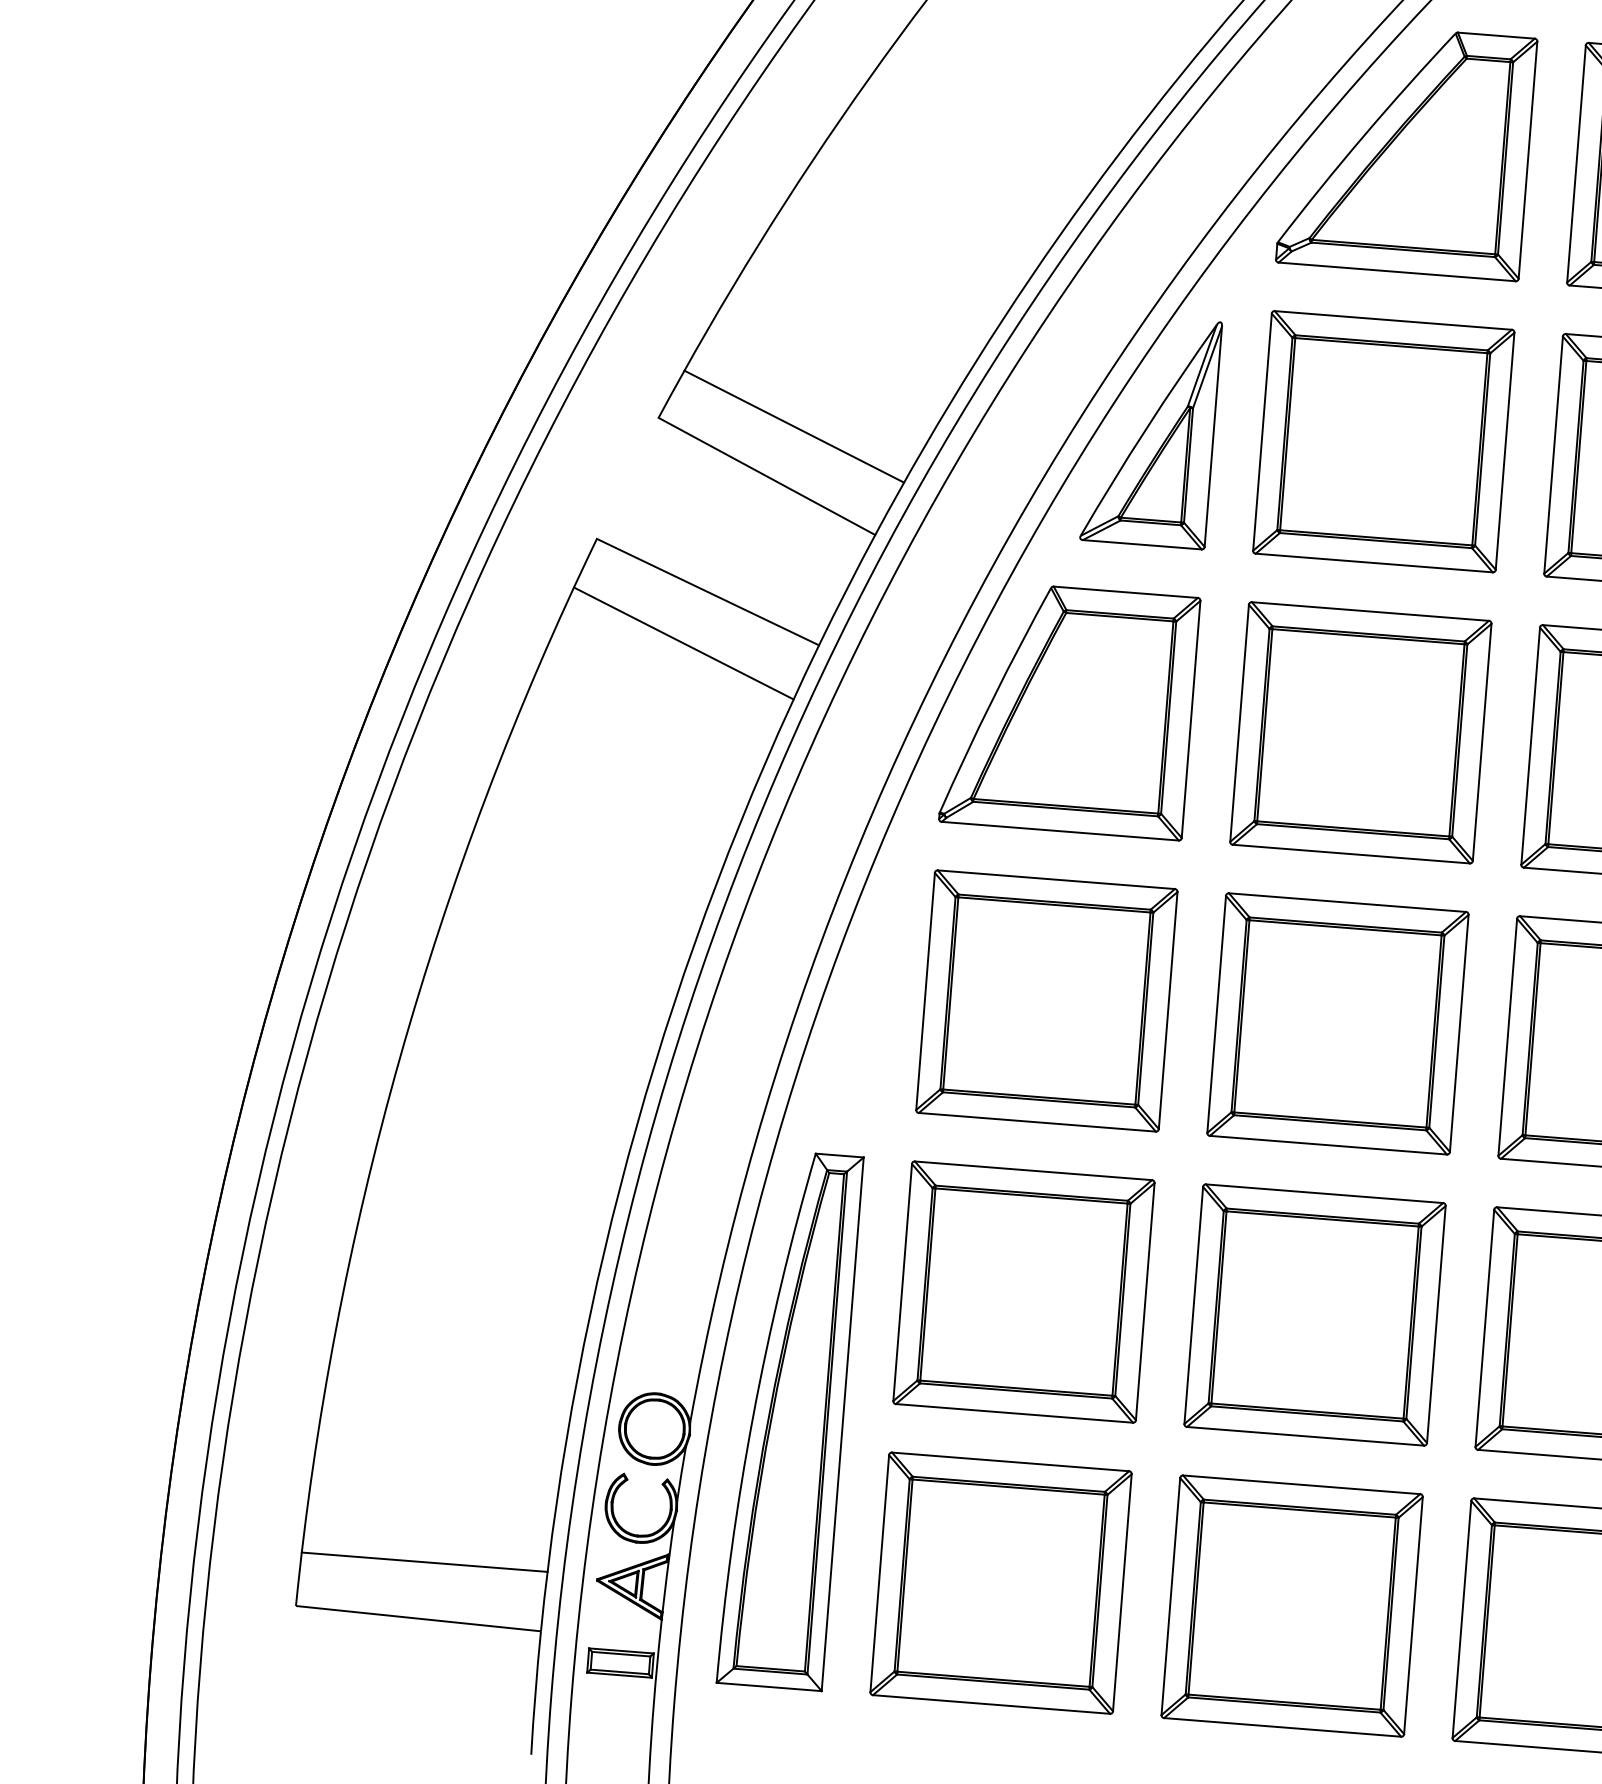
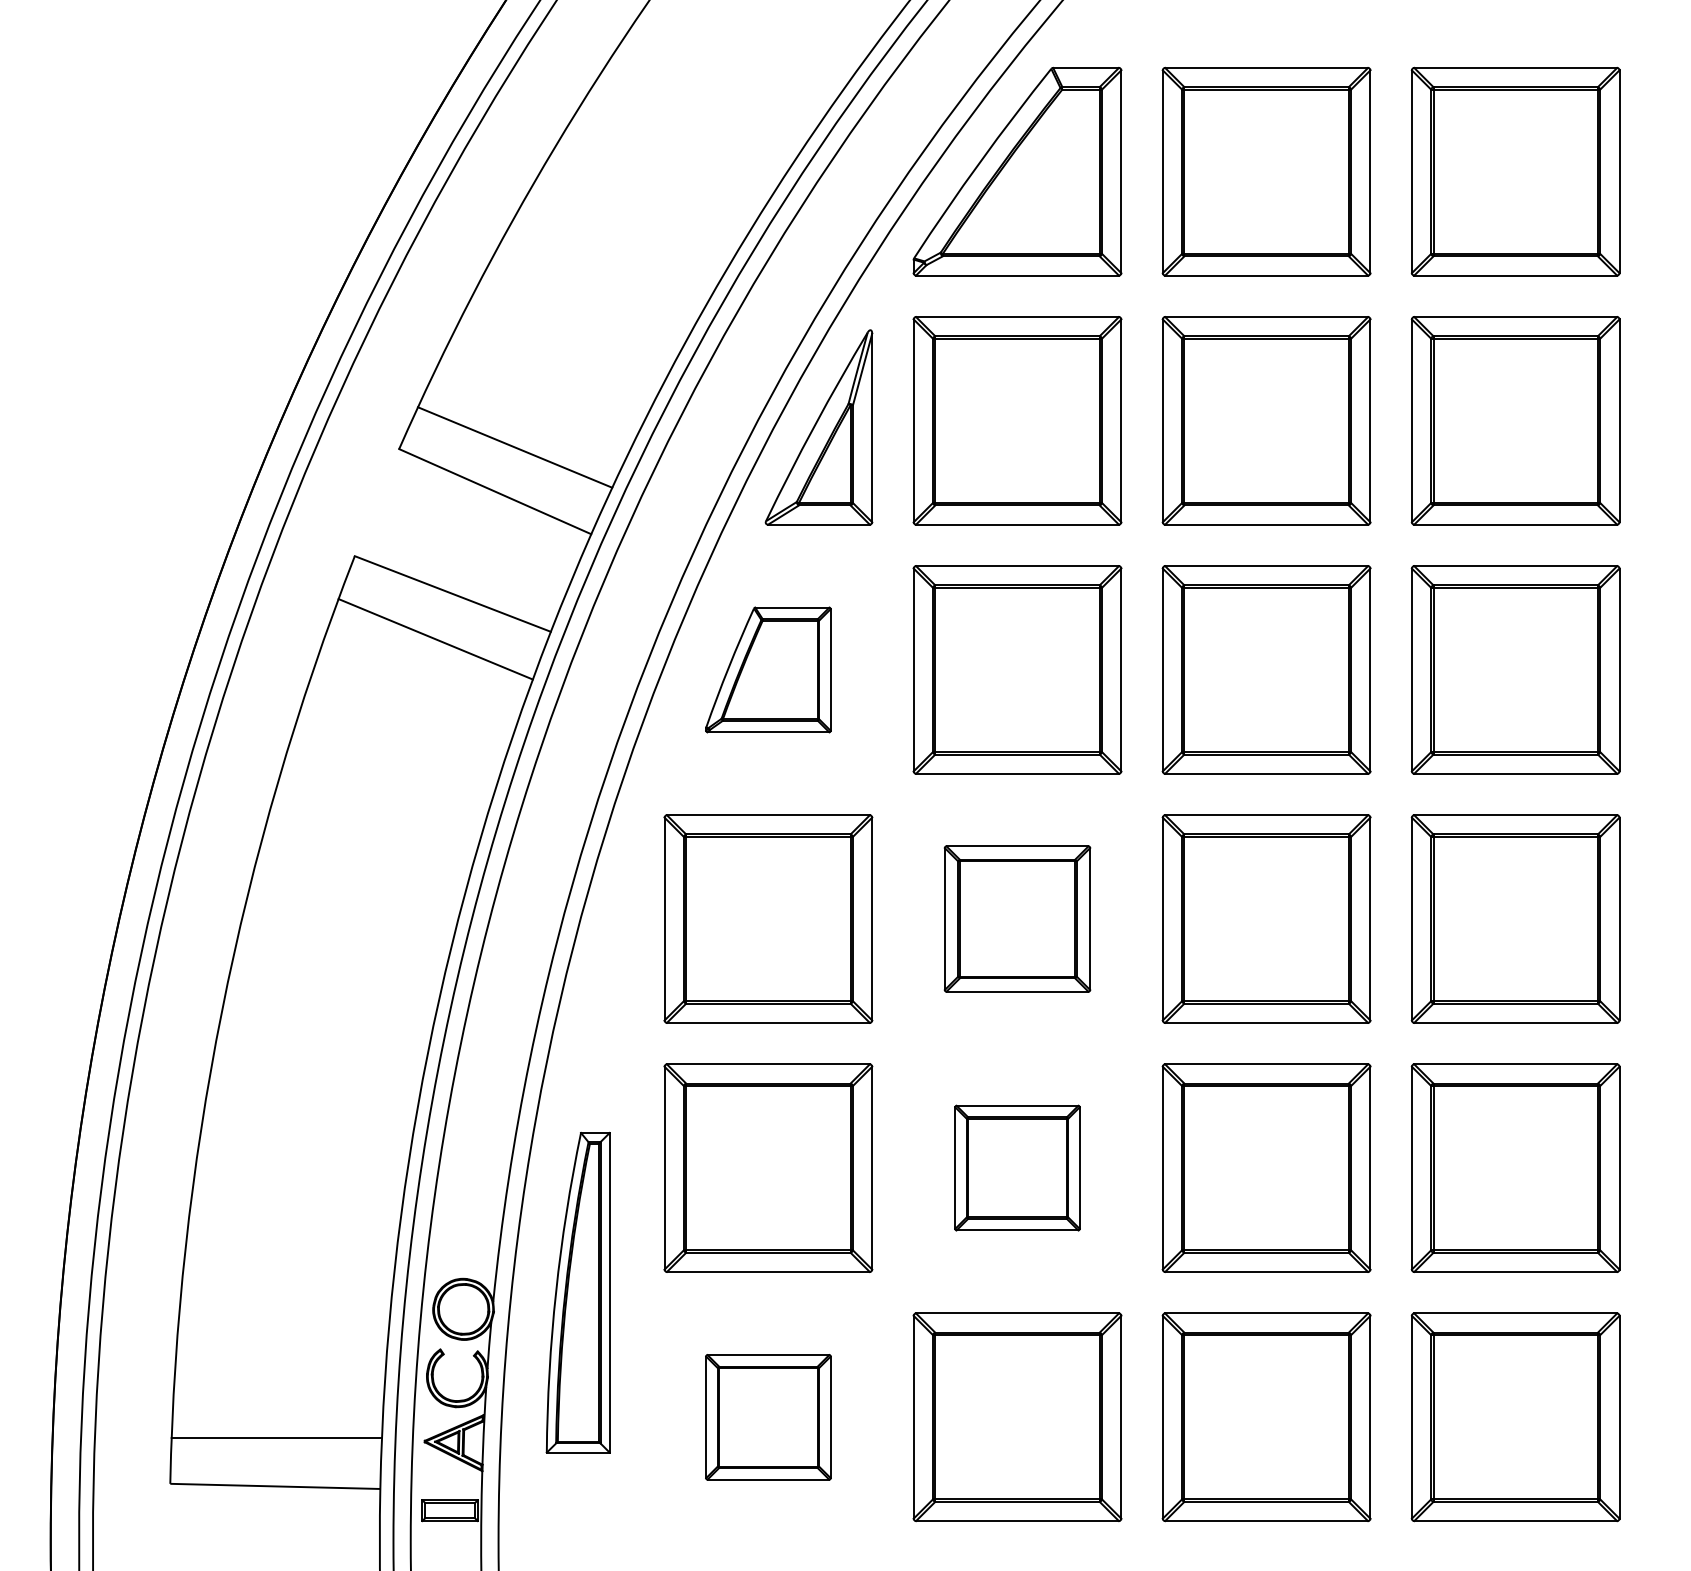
part: (1069, 709) -> (768, 669), size x0.6
part: (1338, 1023) -> (1017, 918), size x0.7
part: (1315, 1314) -> (1017, 1167), size x0.6
part: (790, 1419) -> (578, 1292), size x0.7
part: (1001, 1583) -> (768, 1417), size x0.6

